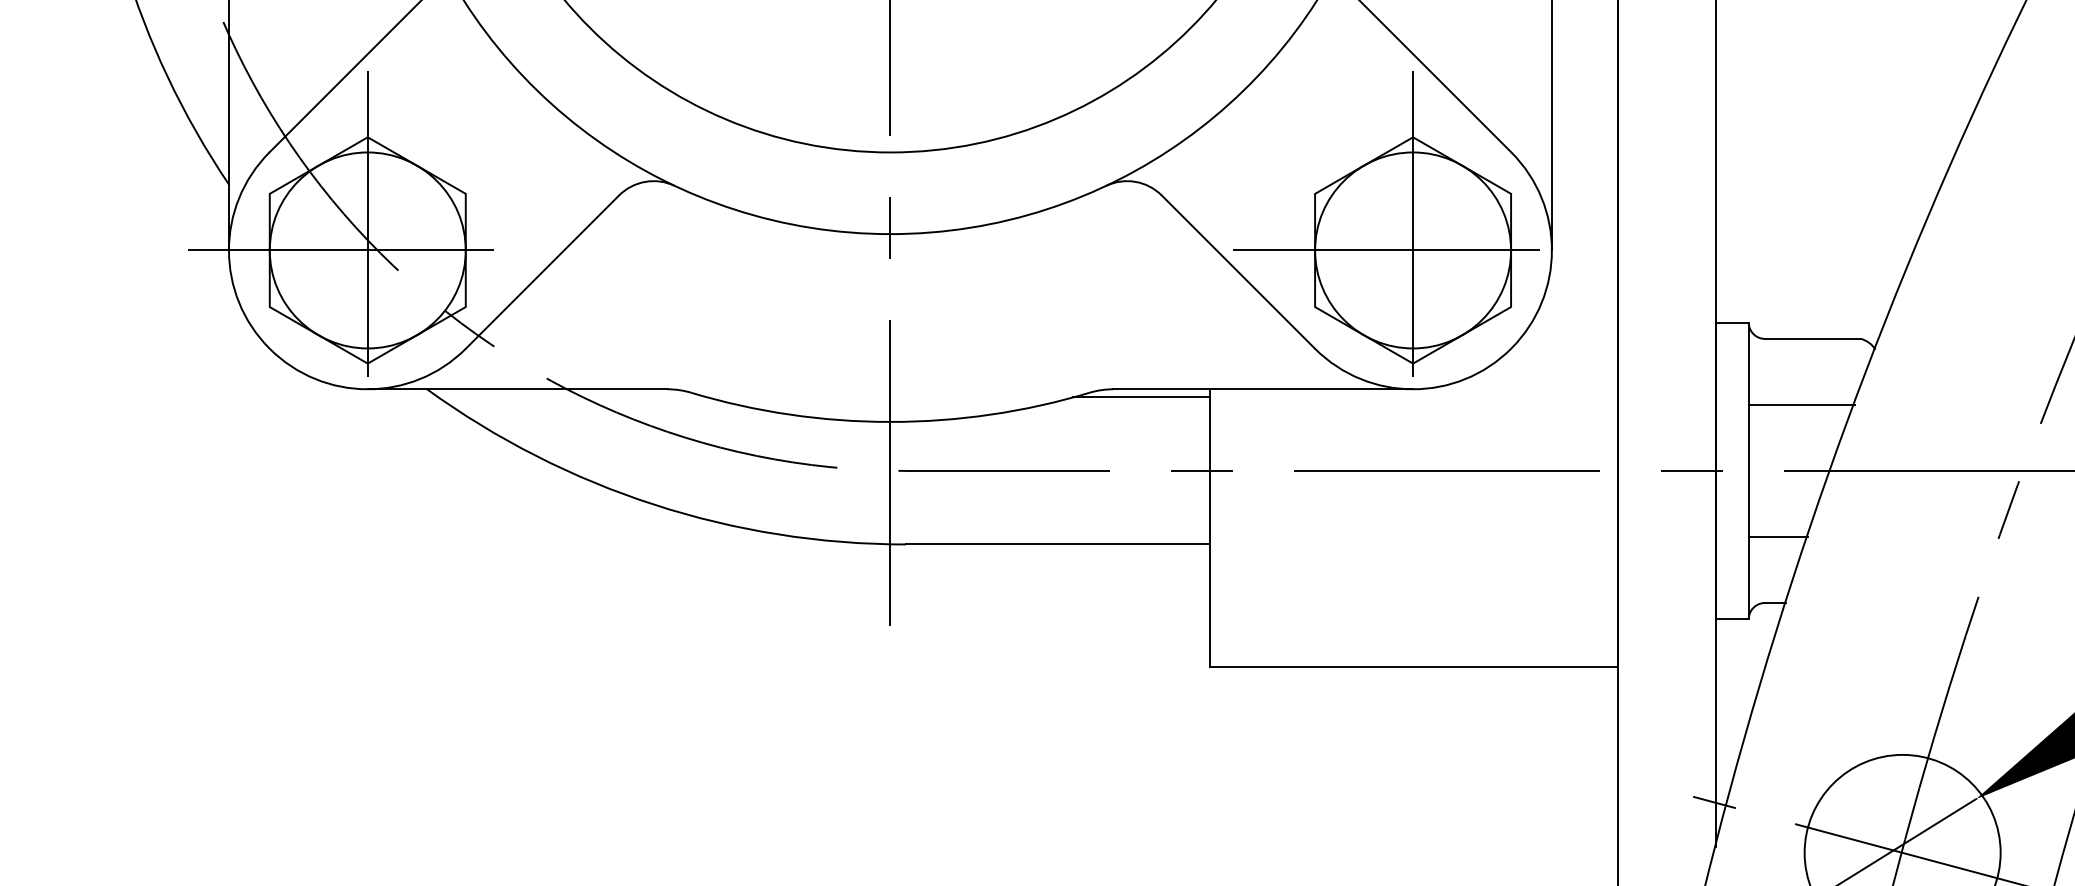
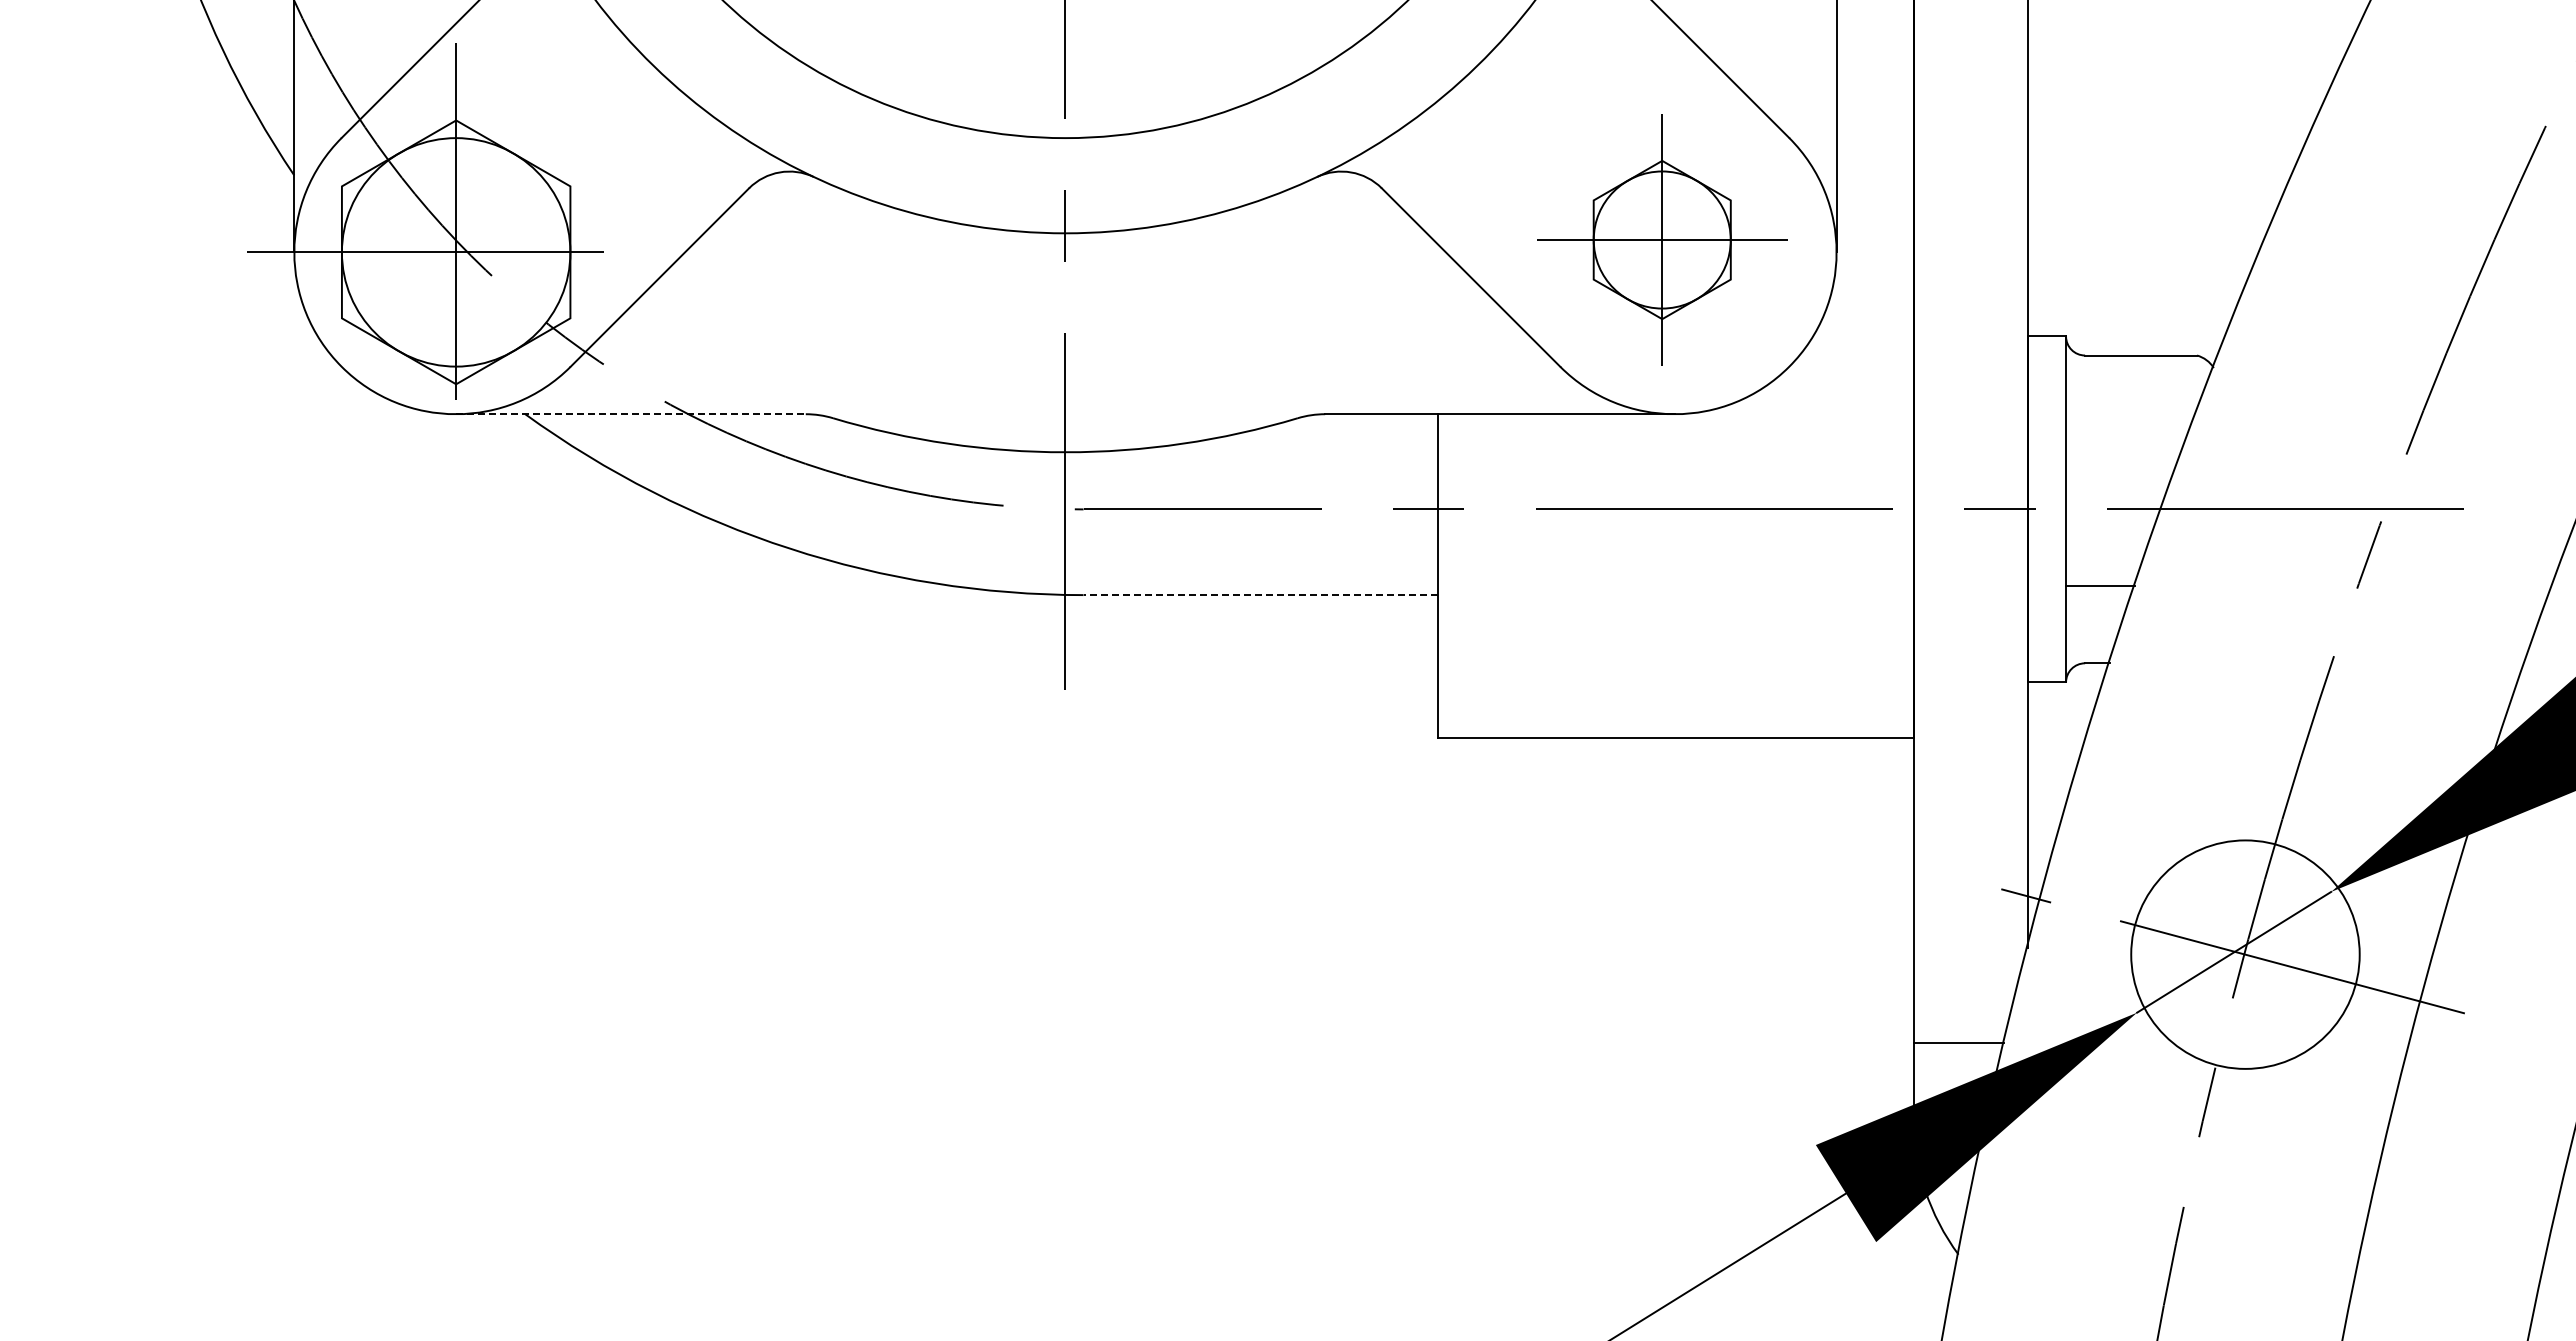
part: (1386, 223) -> (1643, 221), size x0.6
line: (517, 389) -> (630, 414), solid -> dashed
line: (1140, 397) -> (1357, 423), removed
line: (1801, 404) -> (2127, 432), removed
line: (1057, 544) -> (1260, 595), solid -> dashed

